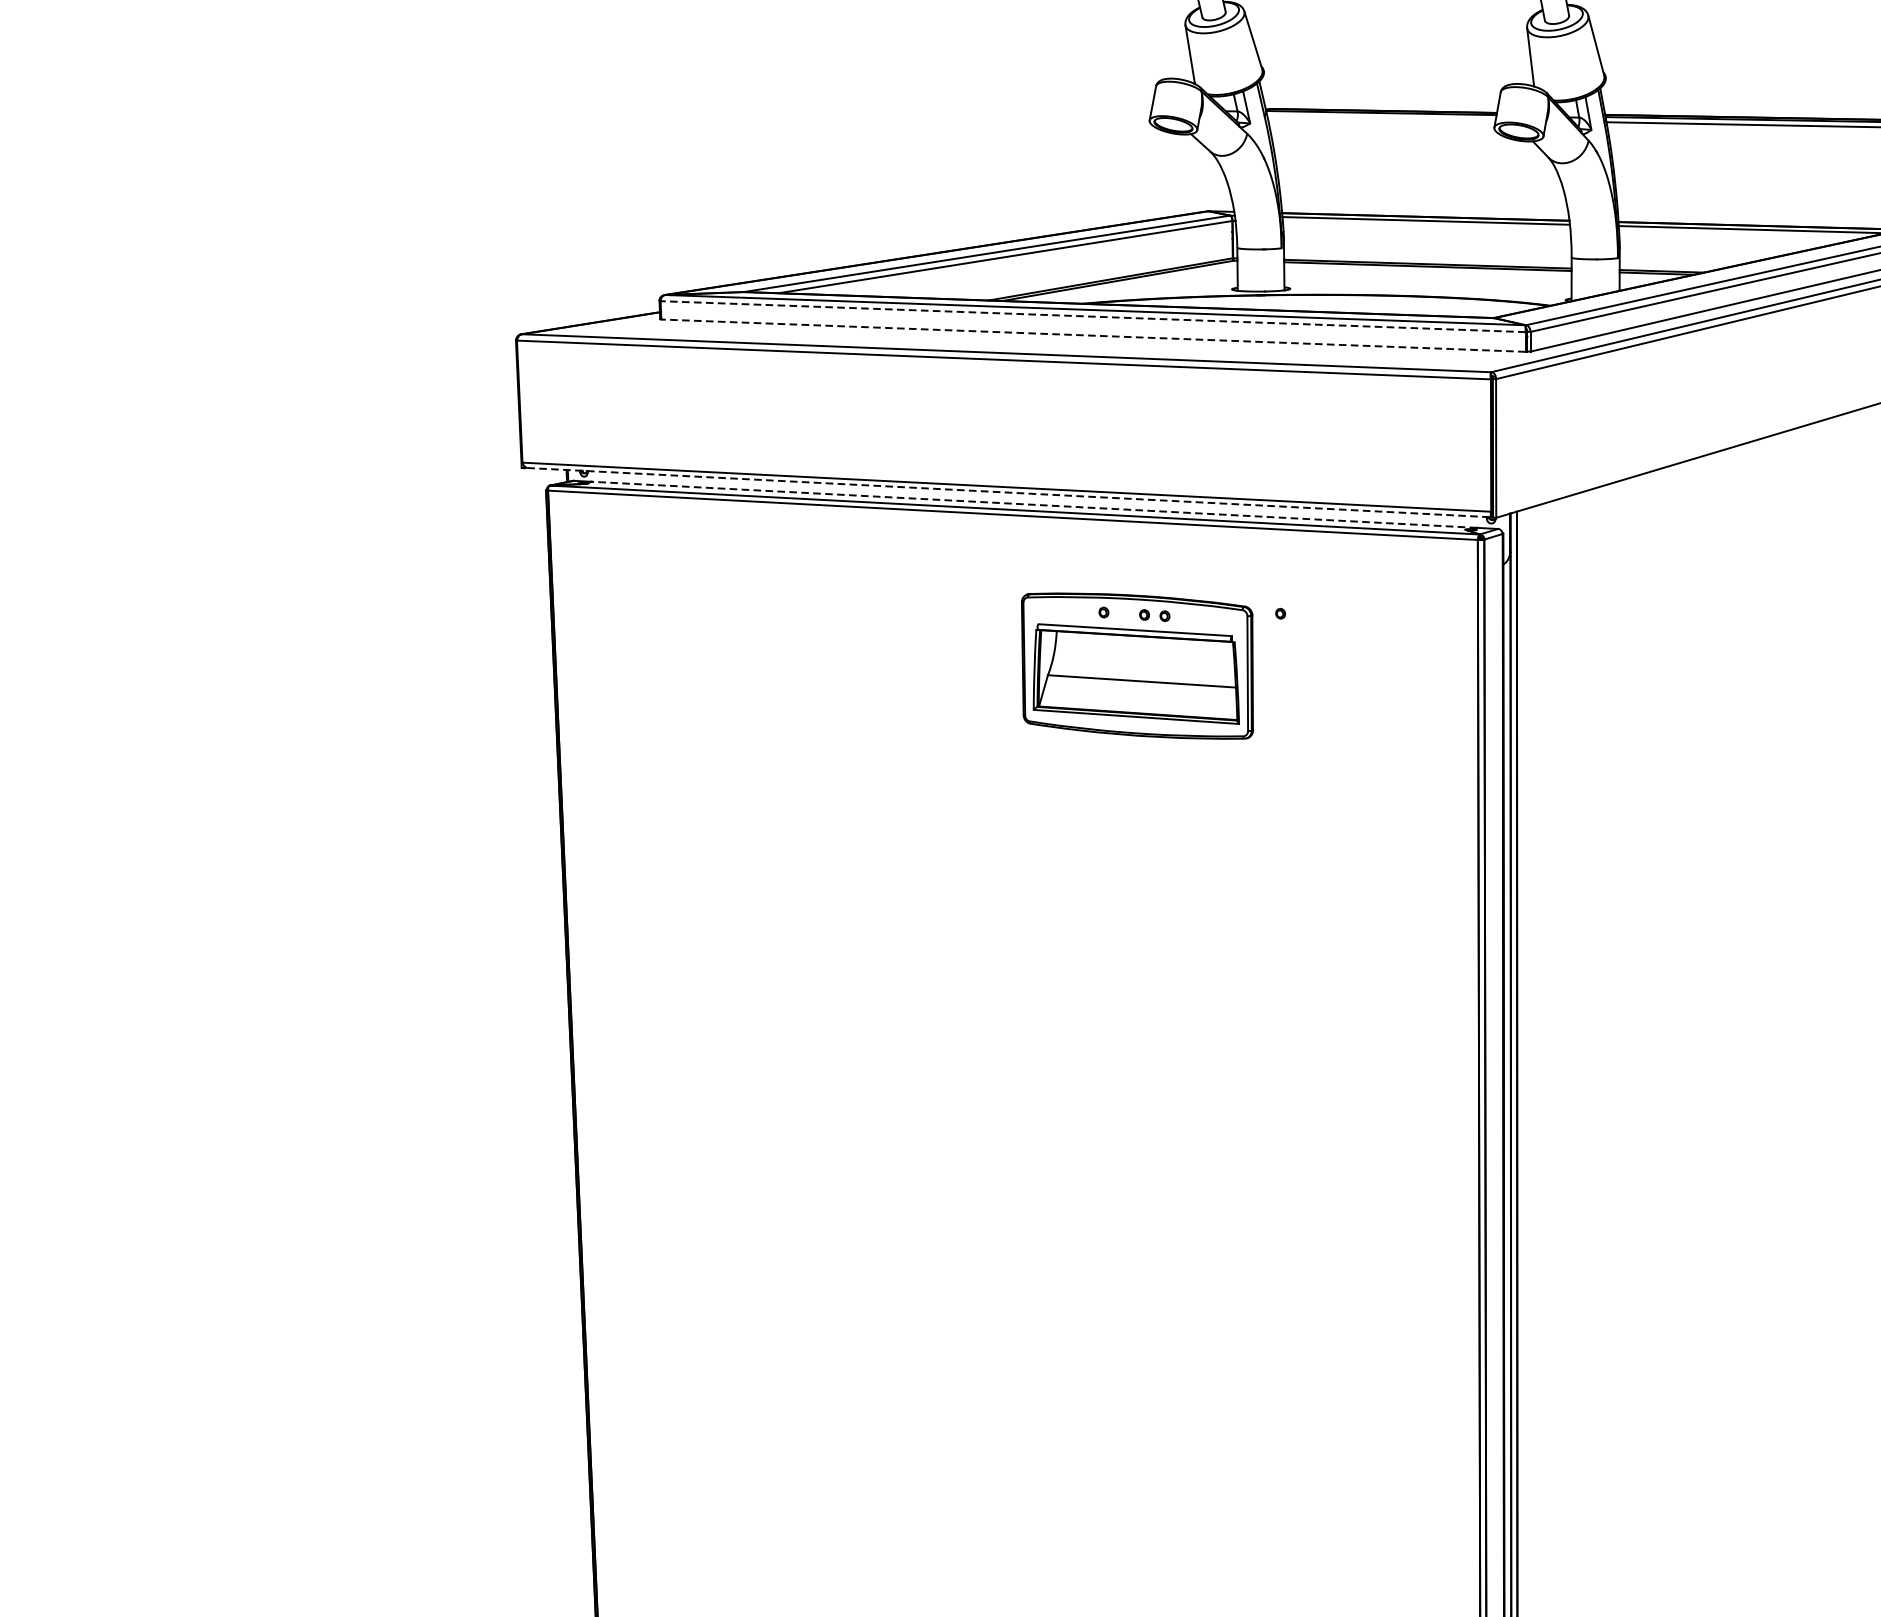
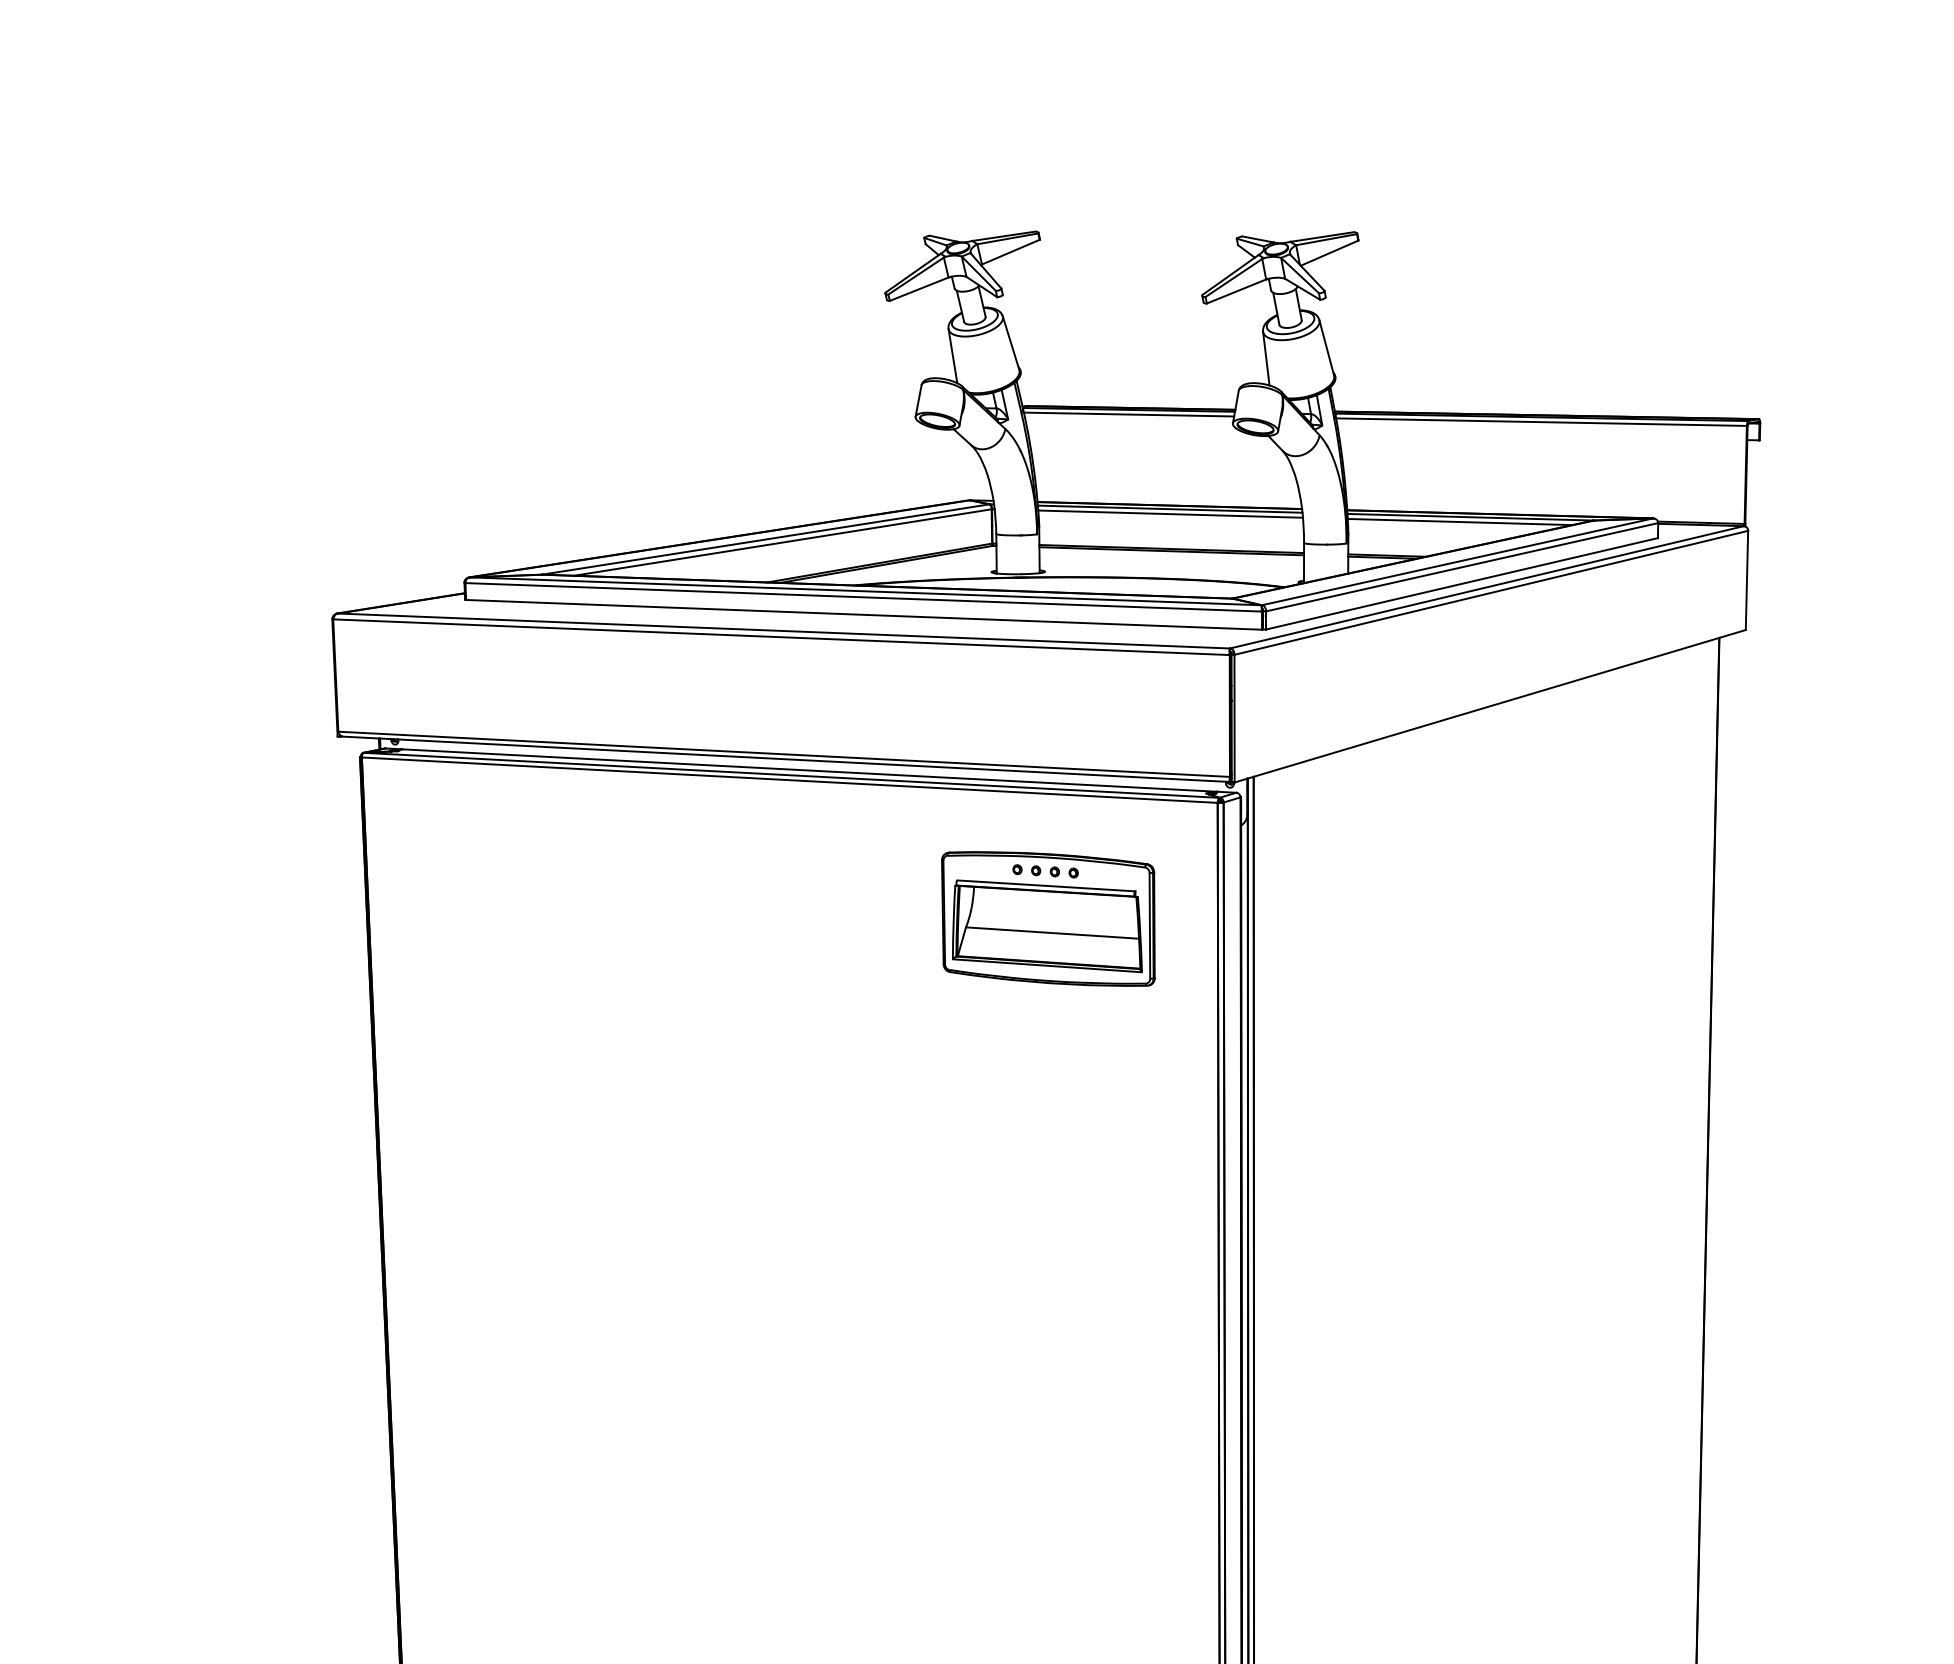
line: (1380, 118) -> (1128, 414), added
line: (1426, 225) -> (1170, 513), added
line: (1740, 234) -> (1459, 521), added
line: (1093, 316) -> (863, 597), dashed -> solid
line: (1093, 335) -> (863, 614), dashed -> solid
line: (1009, 492) -> (786, 759), dashed -> solid
line: (1033, 504) -> (808, 770), dashed -> solid
part: (1137, 665) -> (1048, 918), moved

